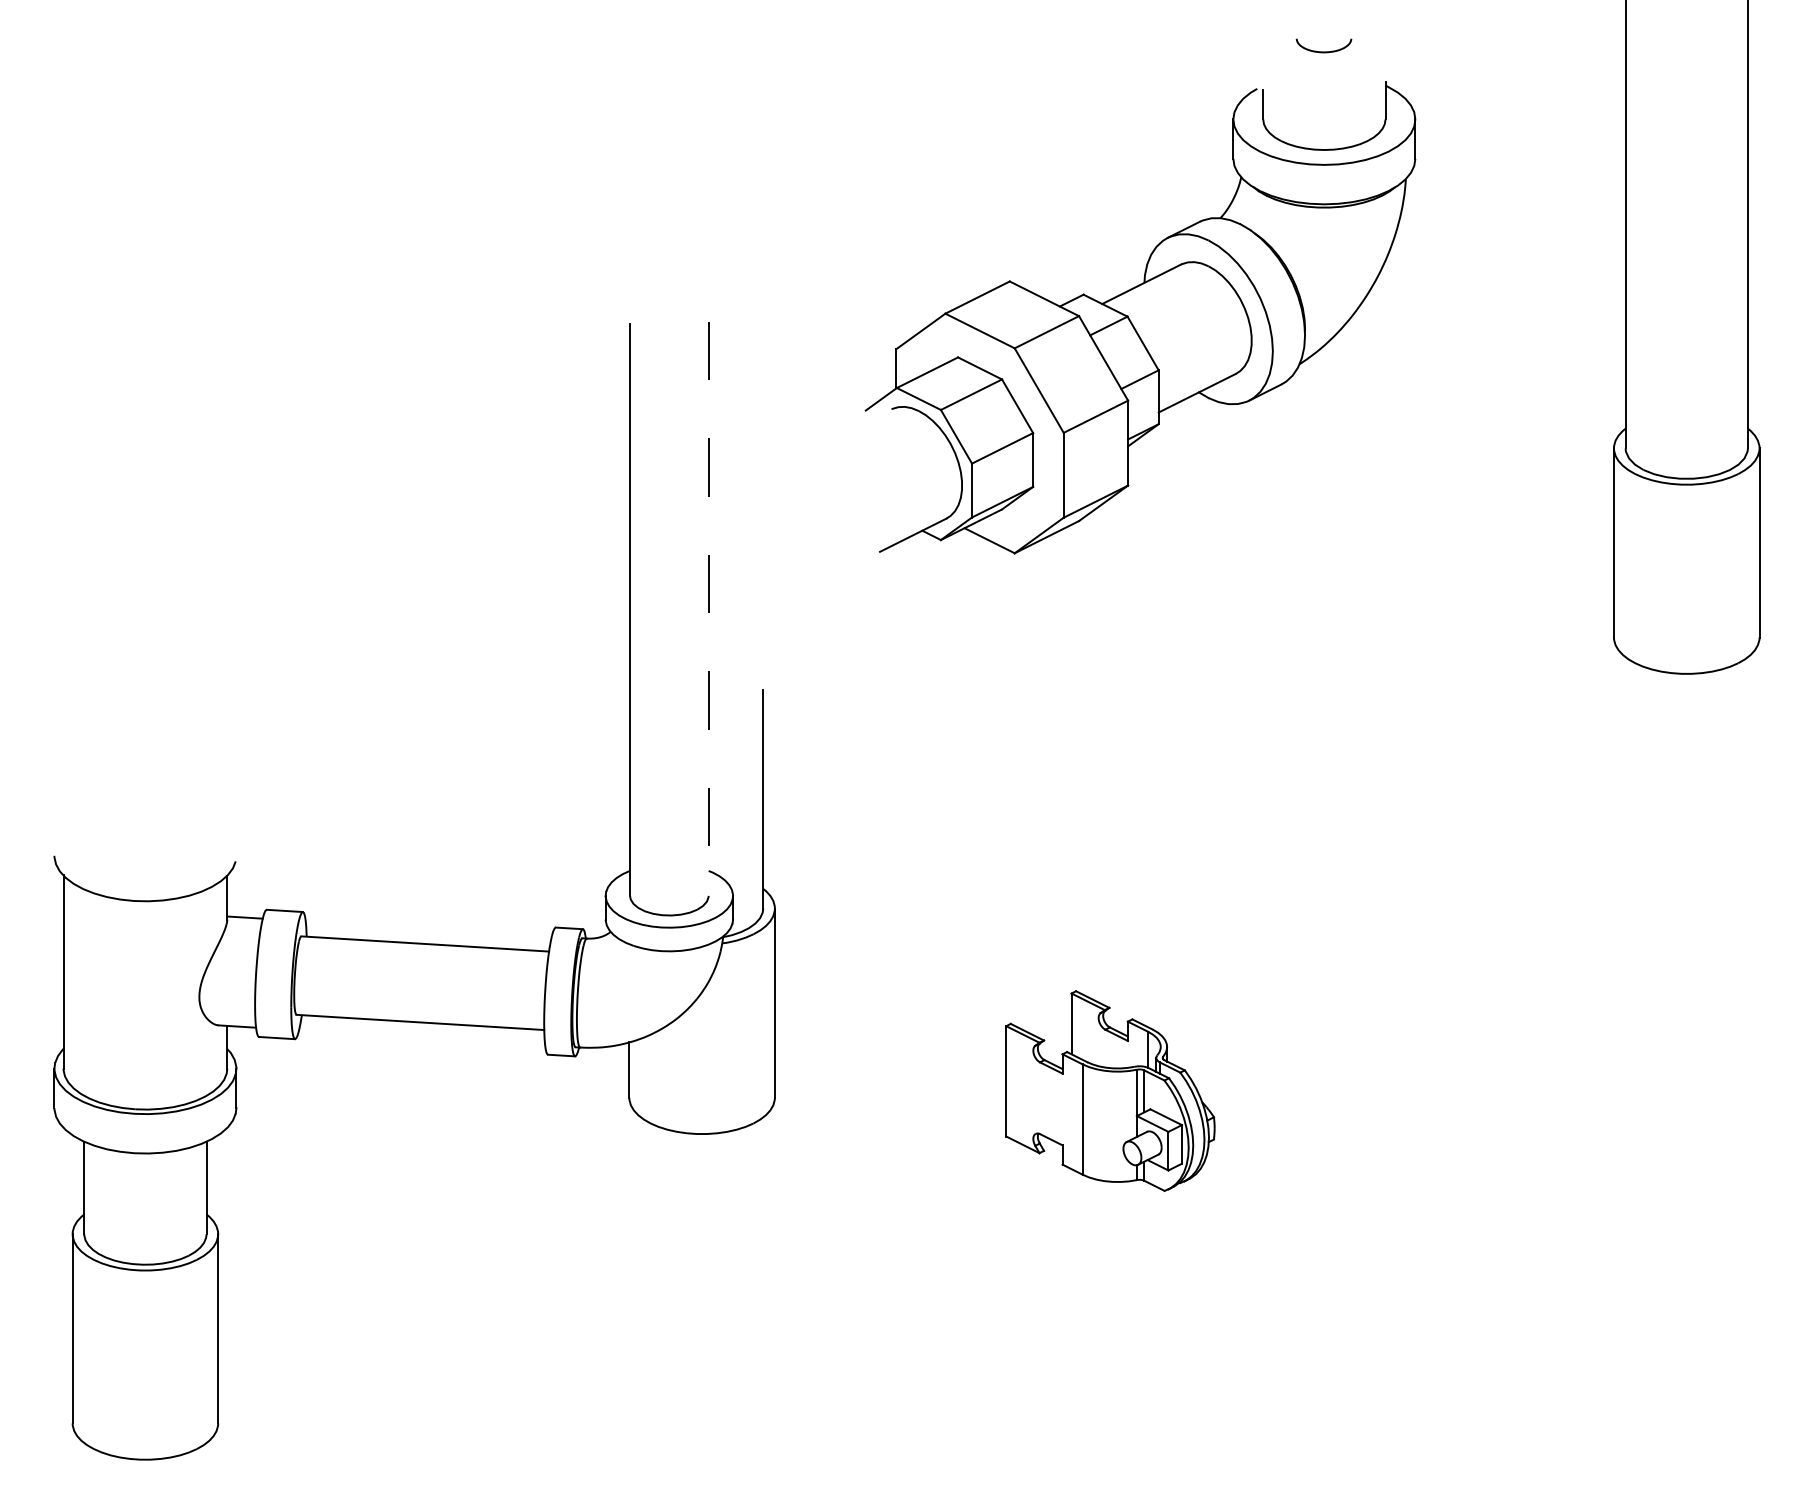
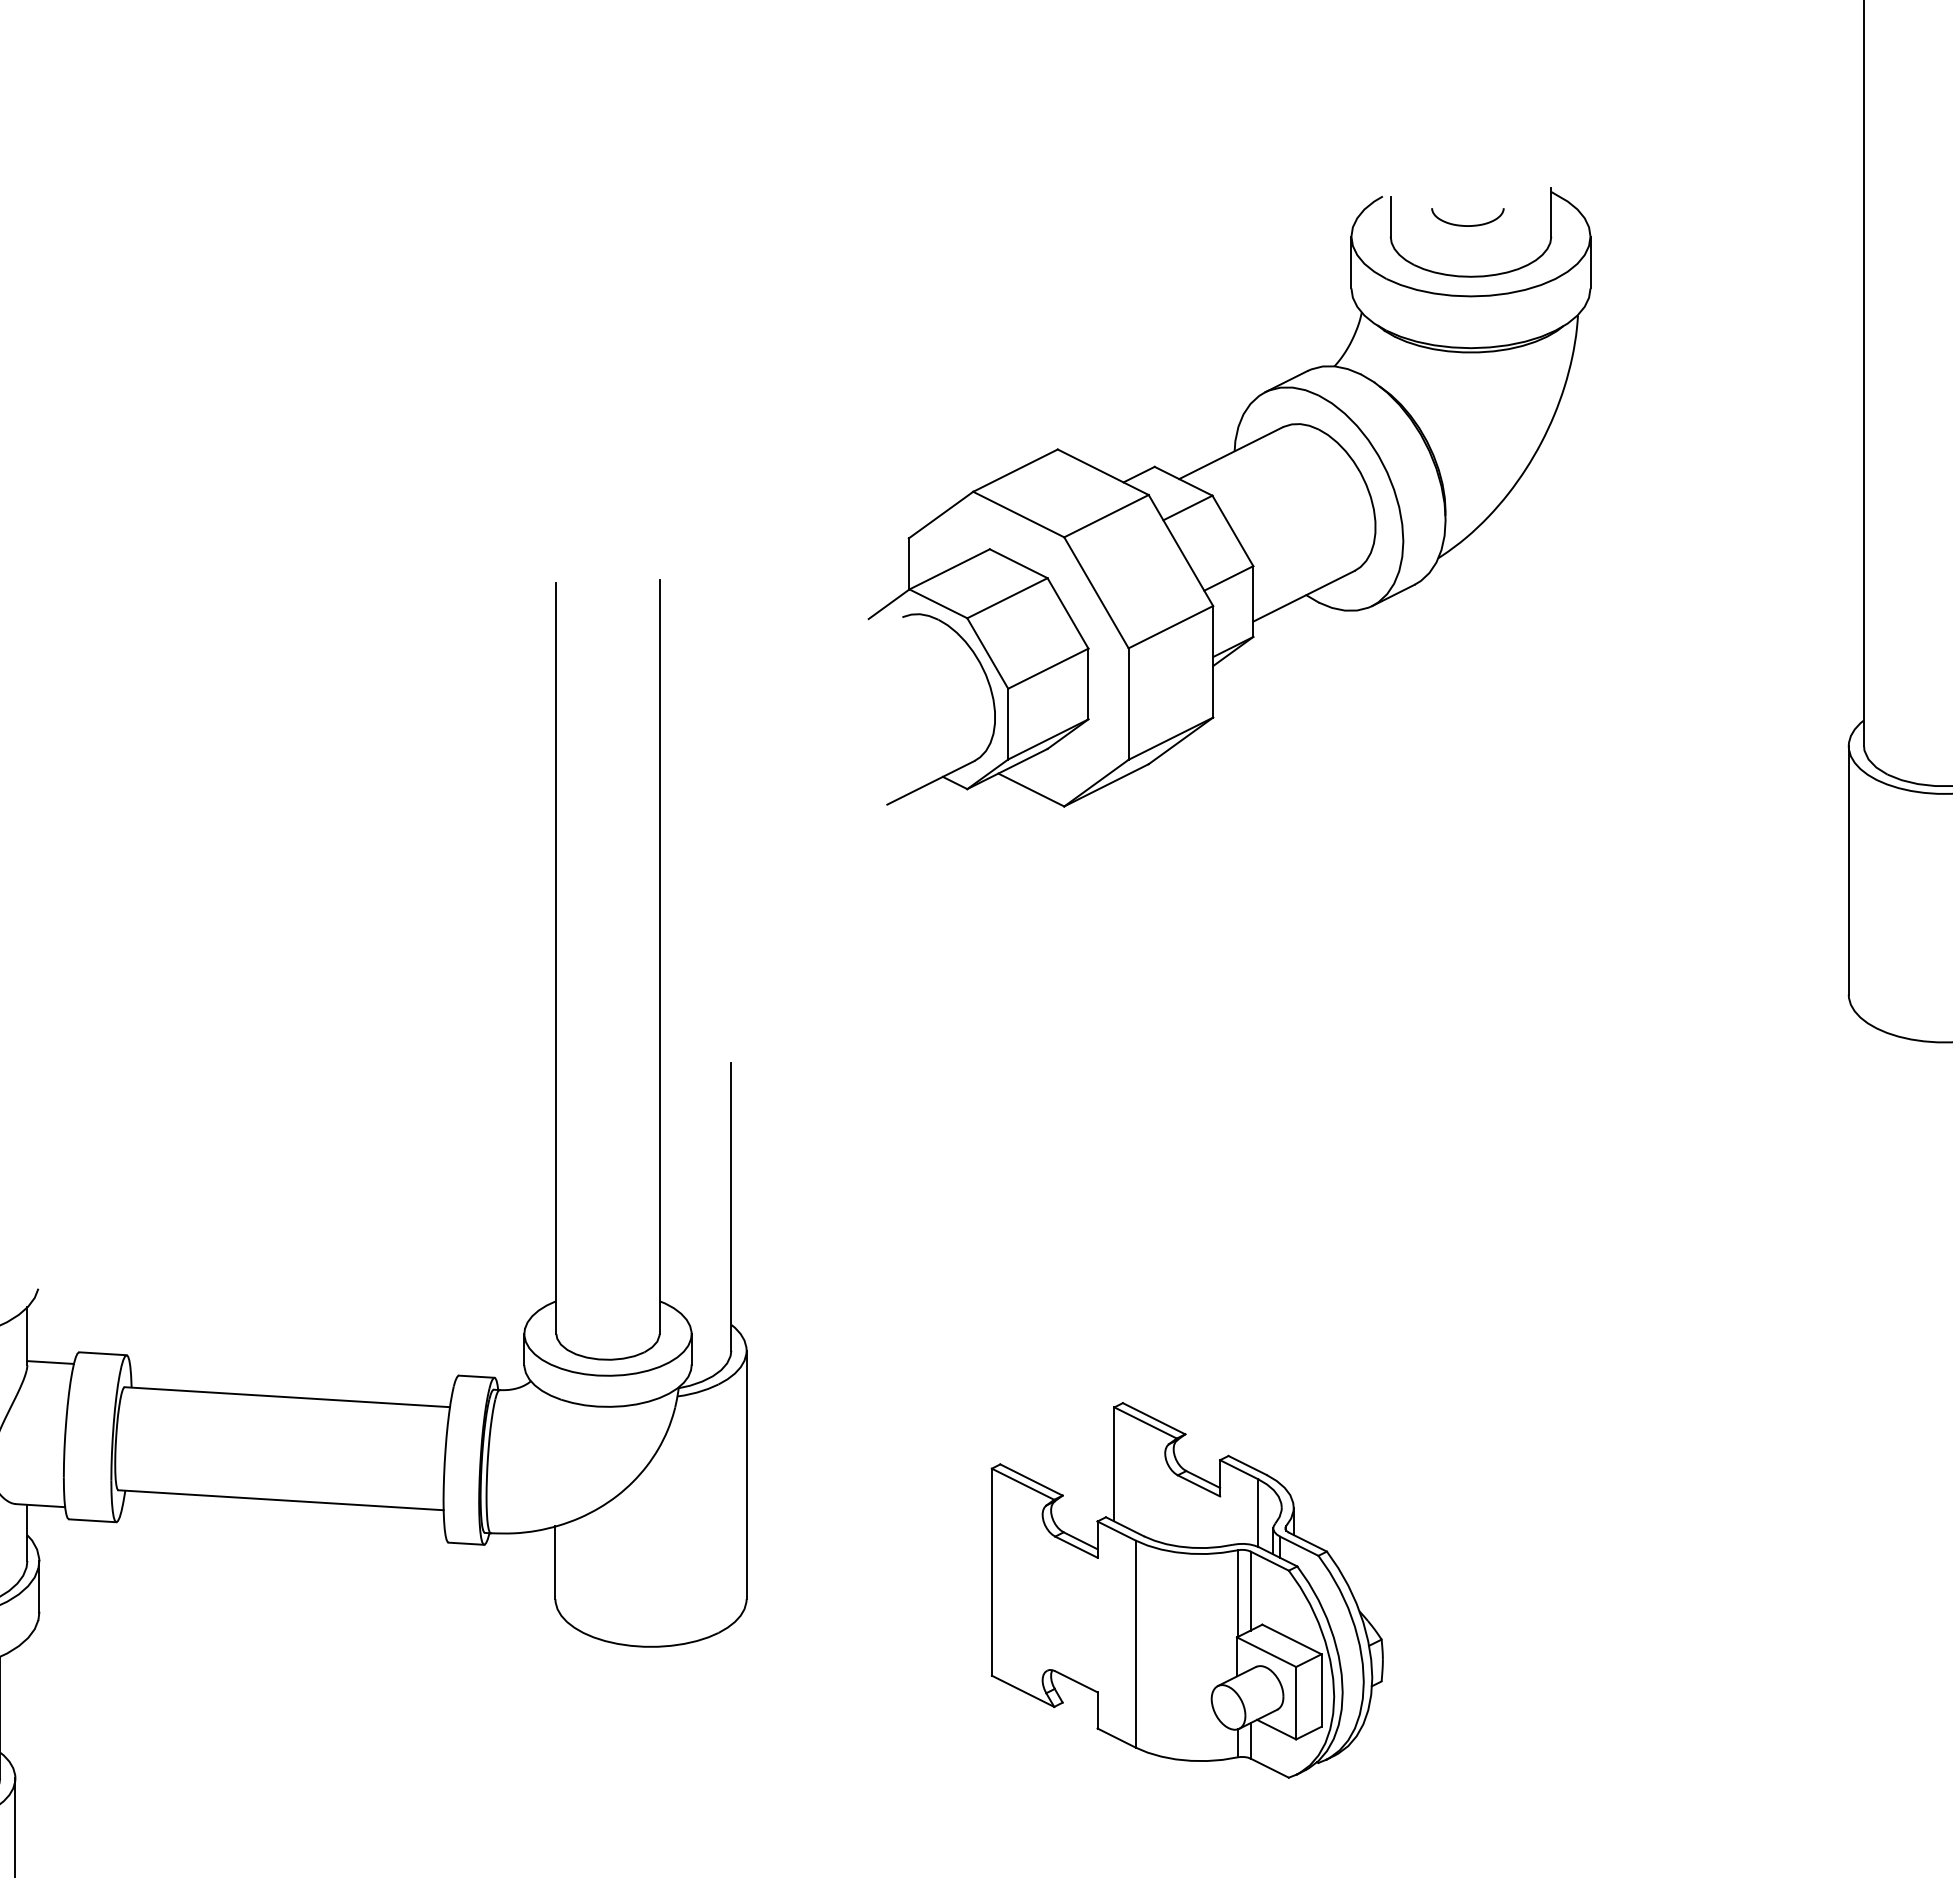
part: (1140, 317) -> (1229, 496), moved
line: (708, 609) -> (659, 957), dashed -> solid
part: (1110, 1090) -> (1187, 1589), size x1.43

